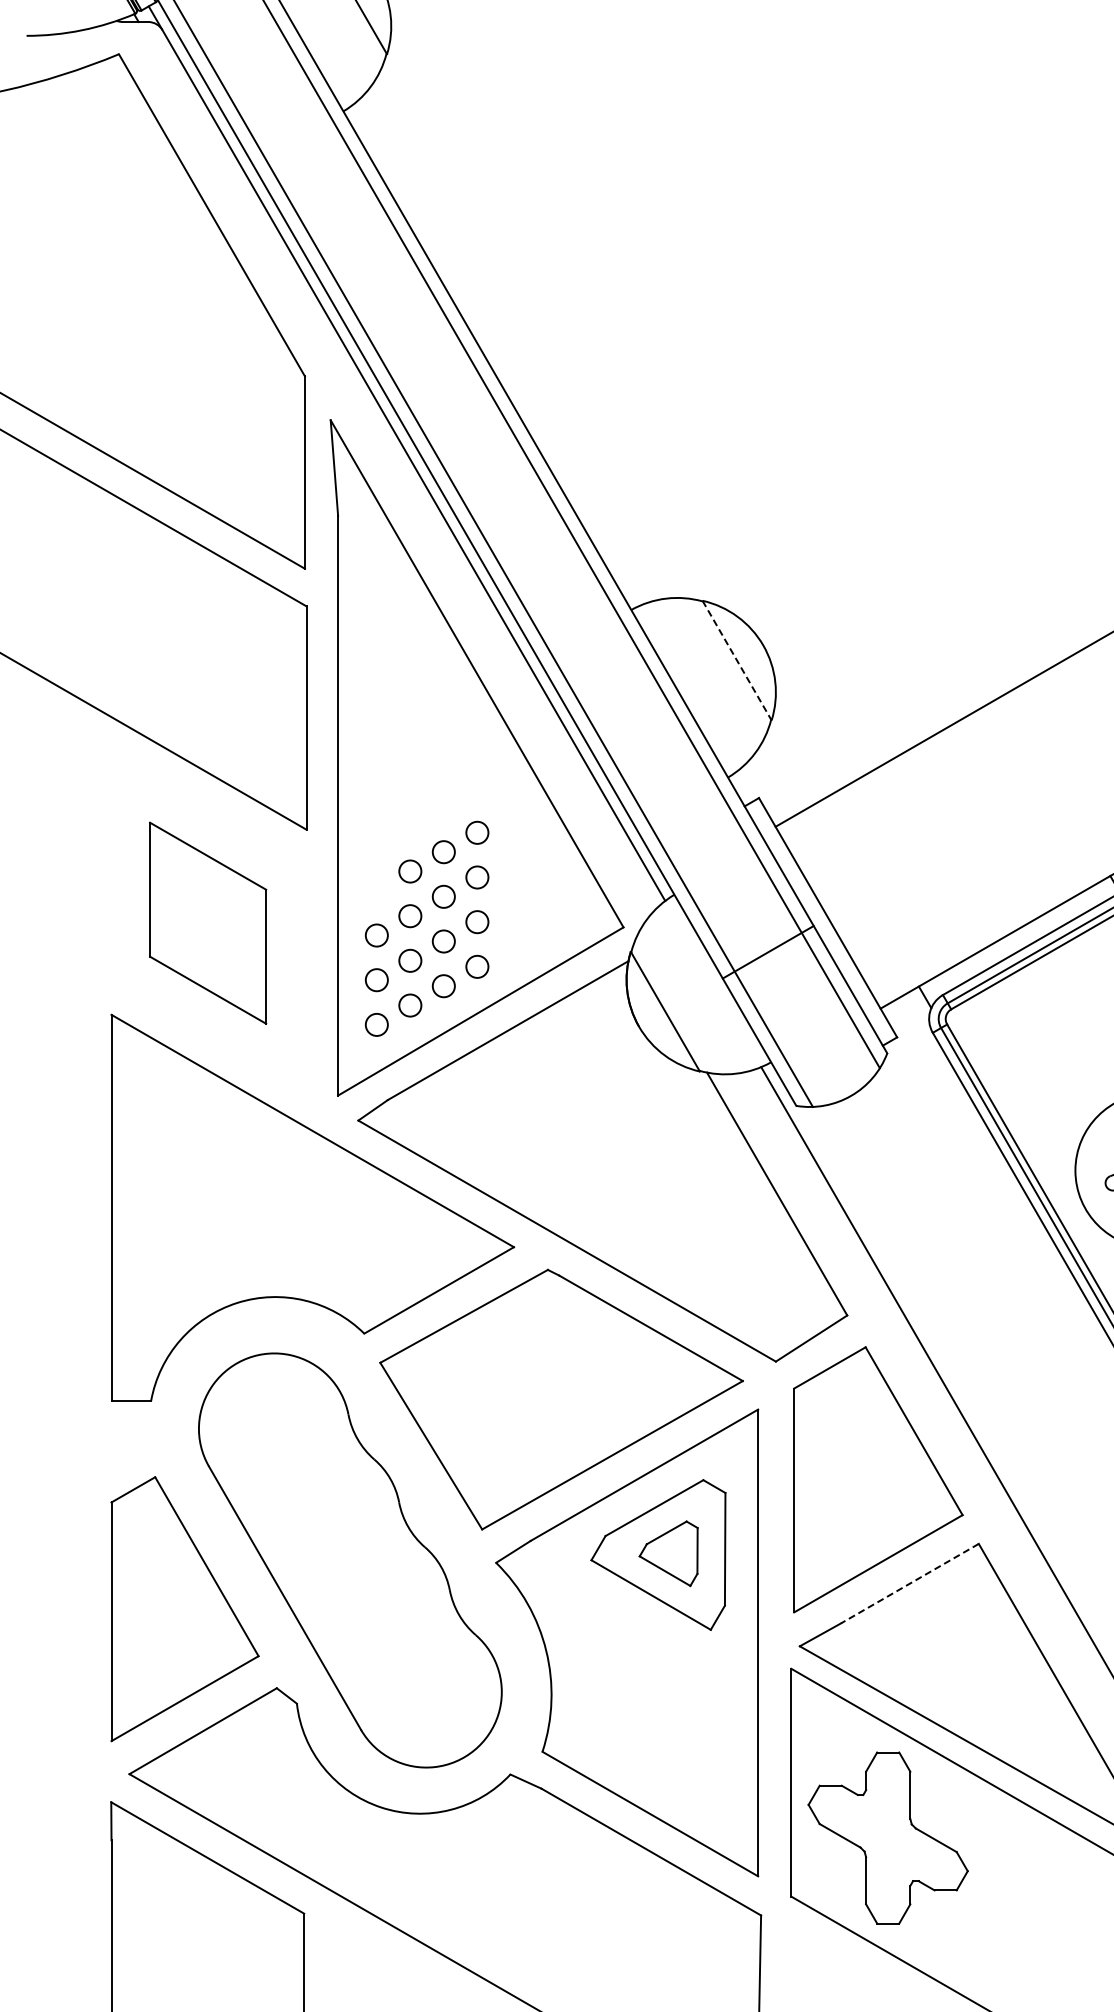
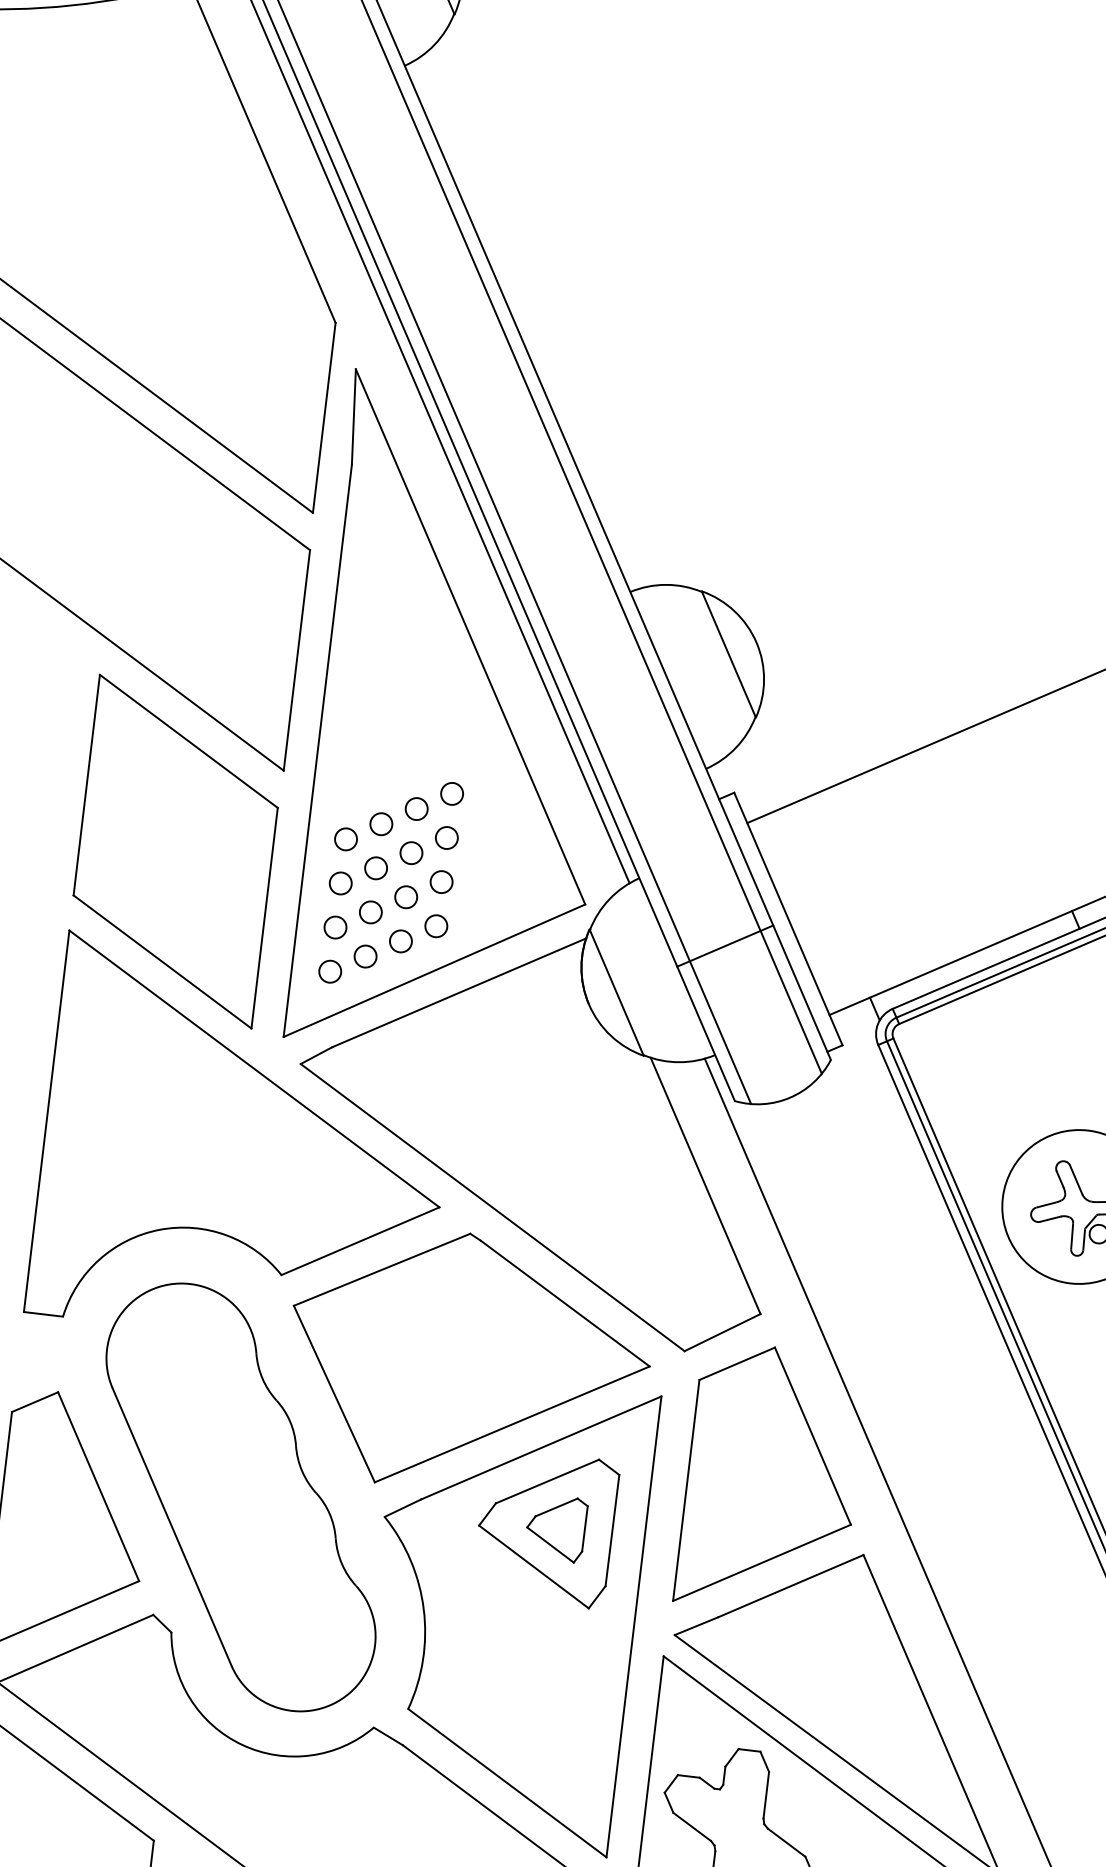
line: (737, 661) -> (729, 655), dashed -> solid
circle: (376, 890) -> (345, 838), added
part: (207, 922) -> (175, 850), size x1.67
line: (909, 1583) -> (790, 1585), dashed -> solid

